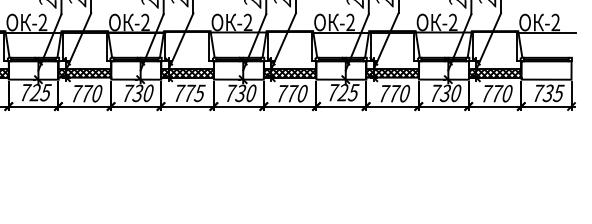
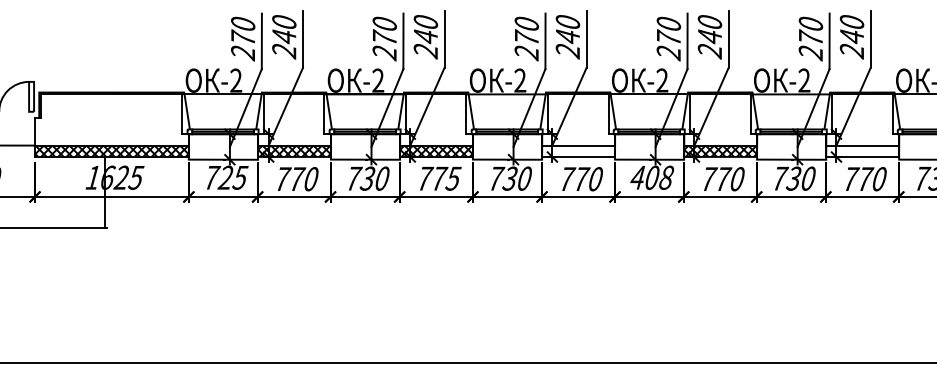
hatch: (289, 72) -> (577, 150), removed
hatch: (494, 72) -> (861, 150), removed
text: (343, 92) -> (652, 177), 725 -> 408

